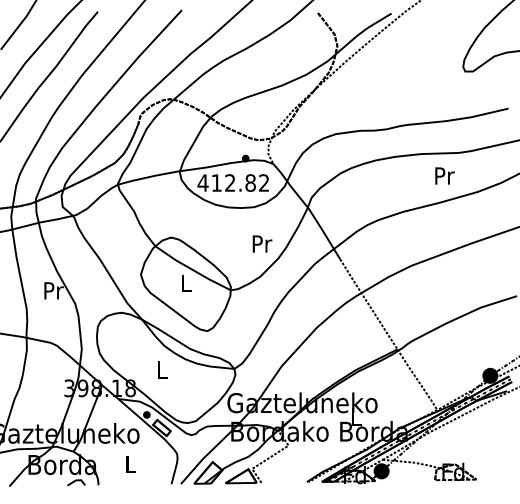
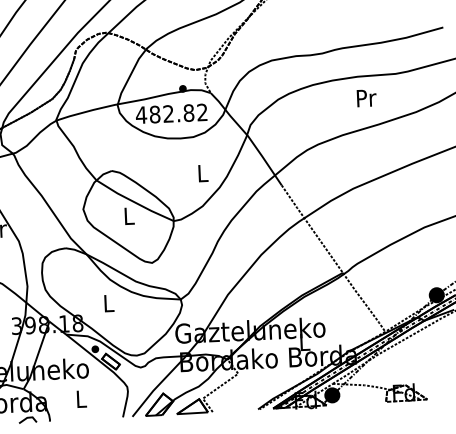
text: (444, 175) -> (366, 97), moved
text: (216, 182) -> (154, 114), 412.82 -> 482.82
text: (262, 243) -> (203, 172), Pr -> L

